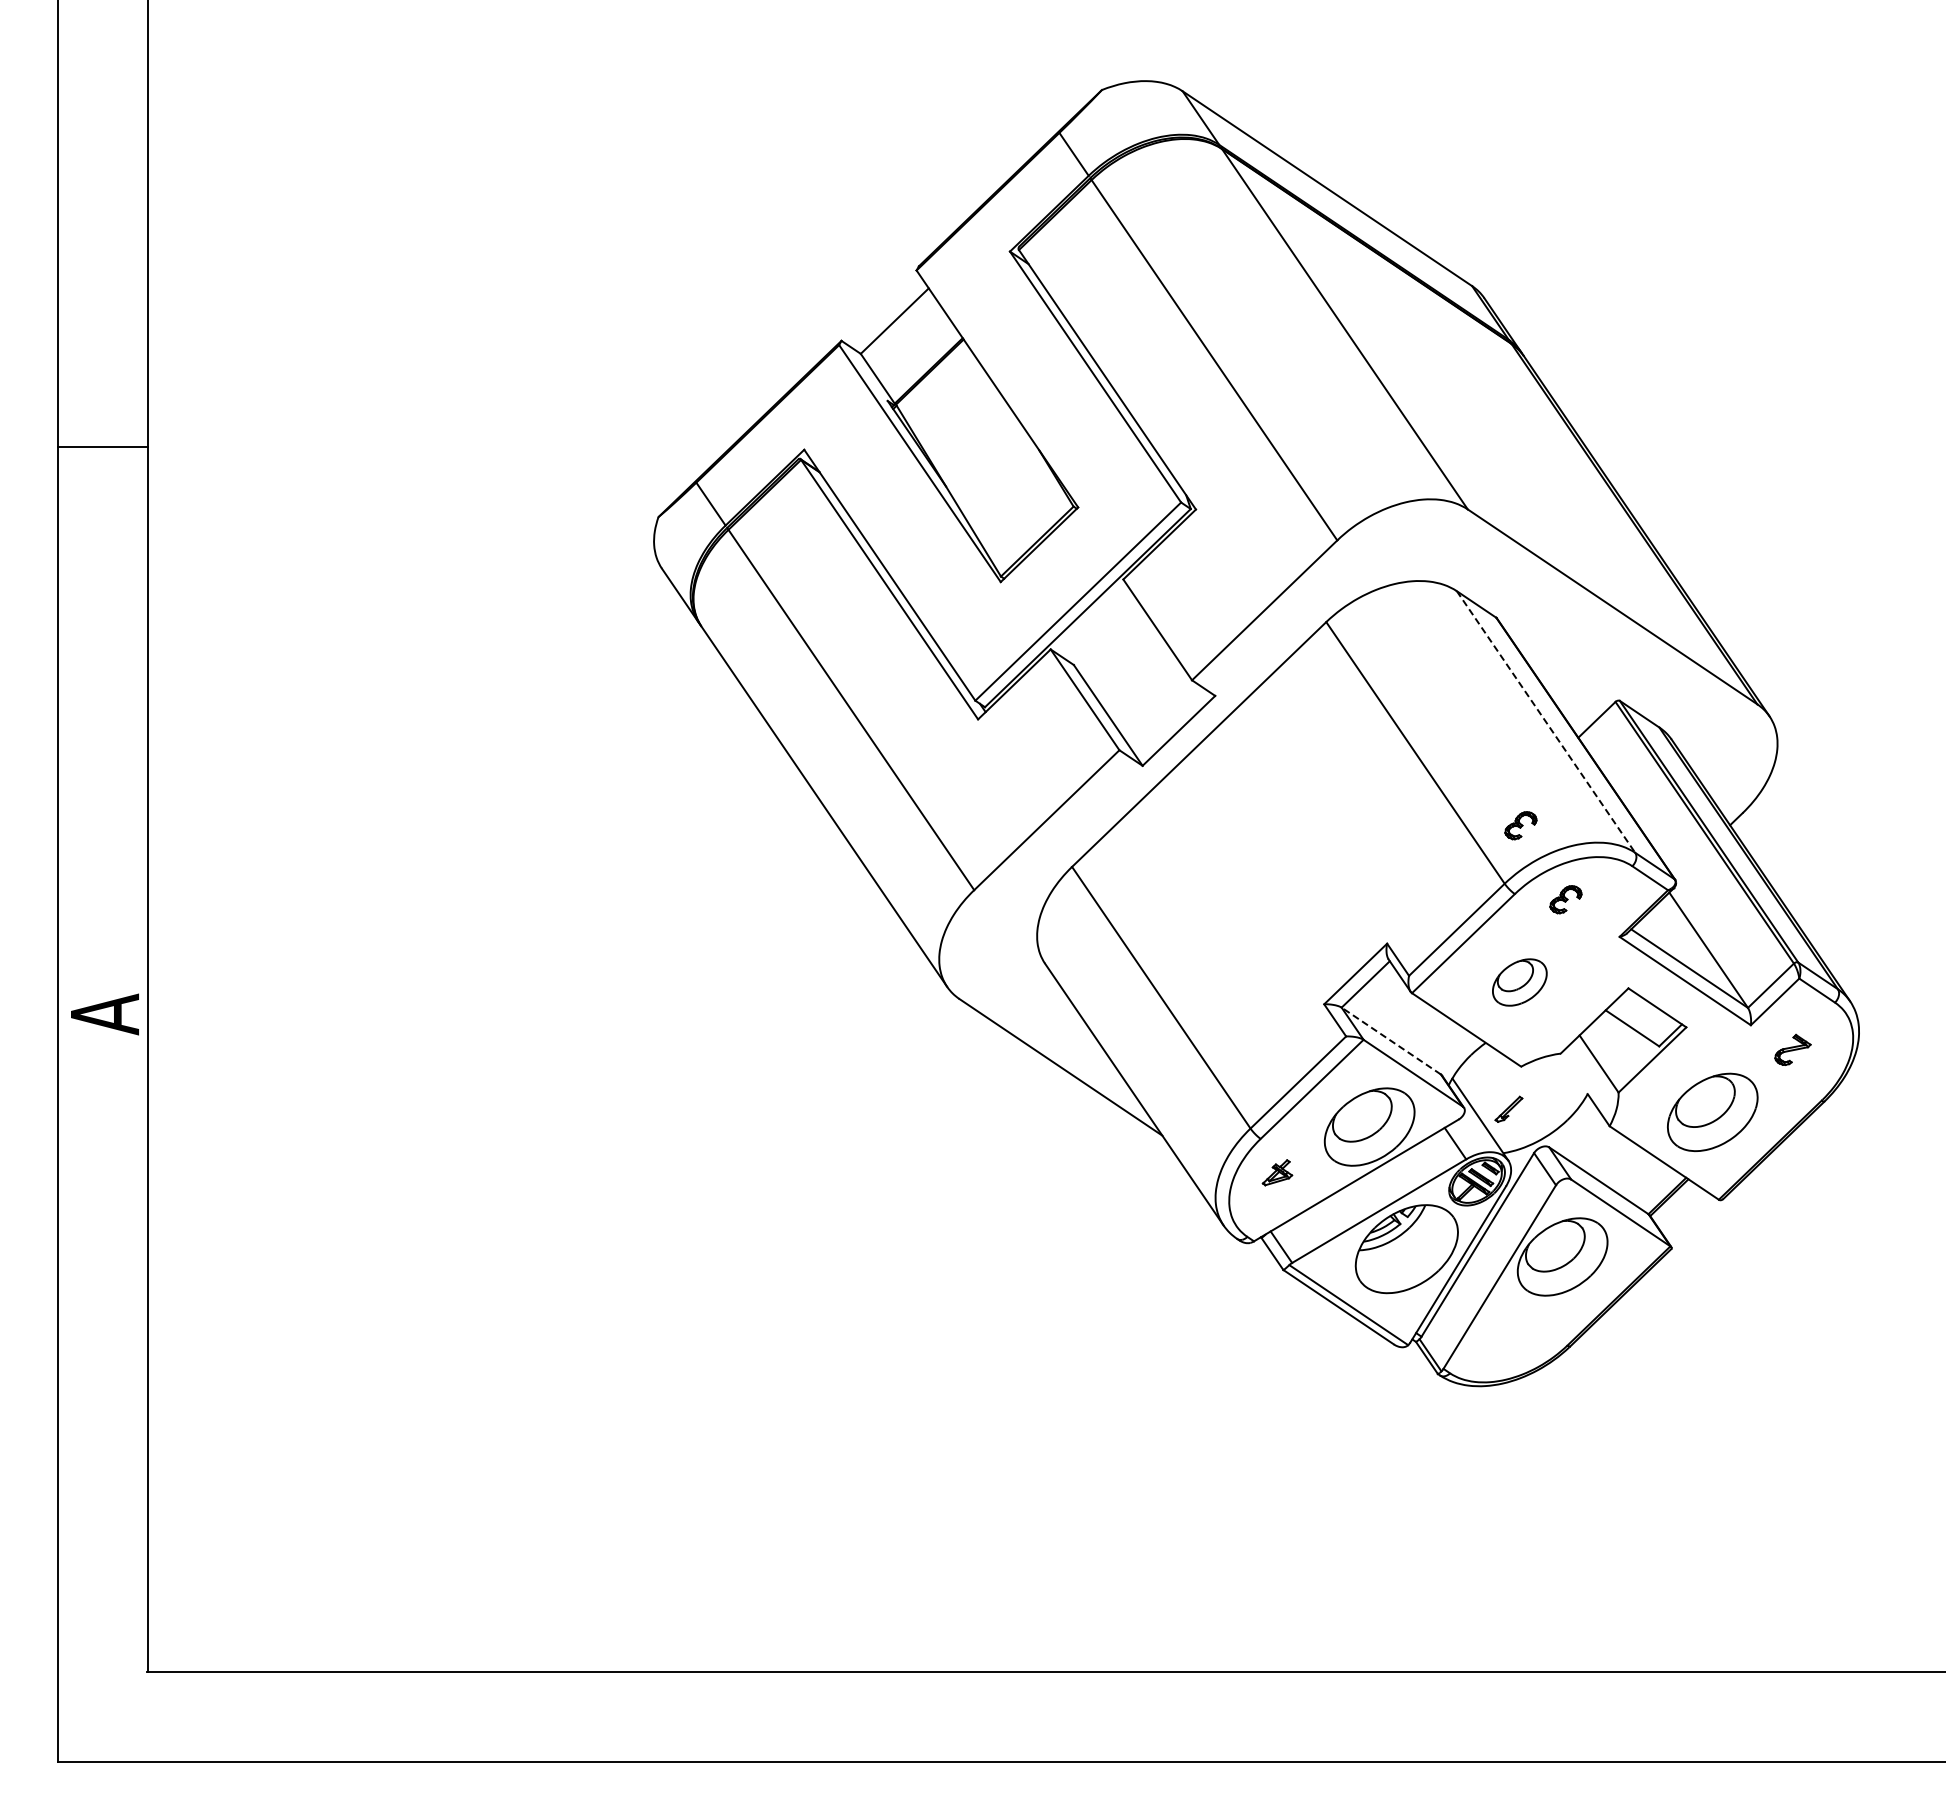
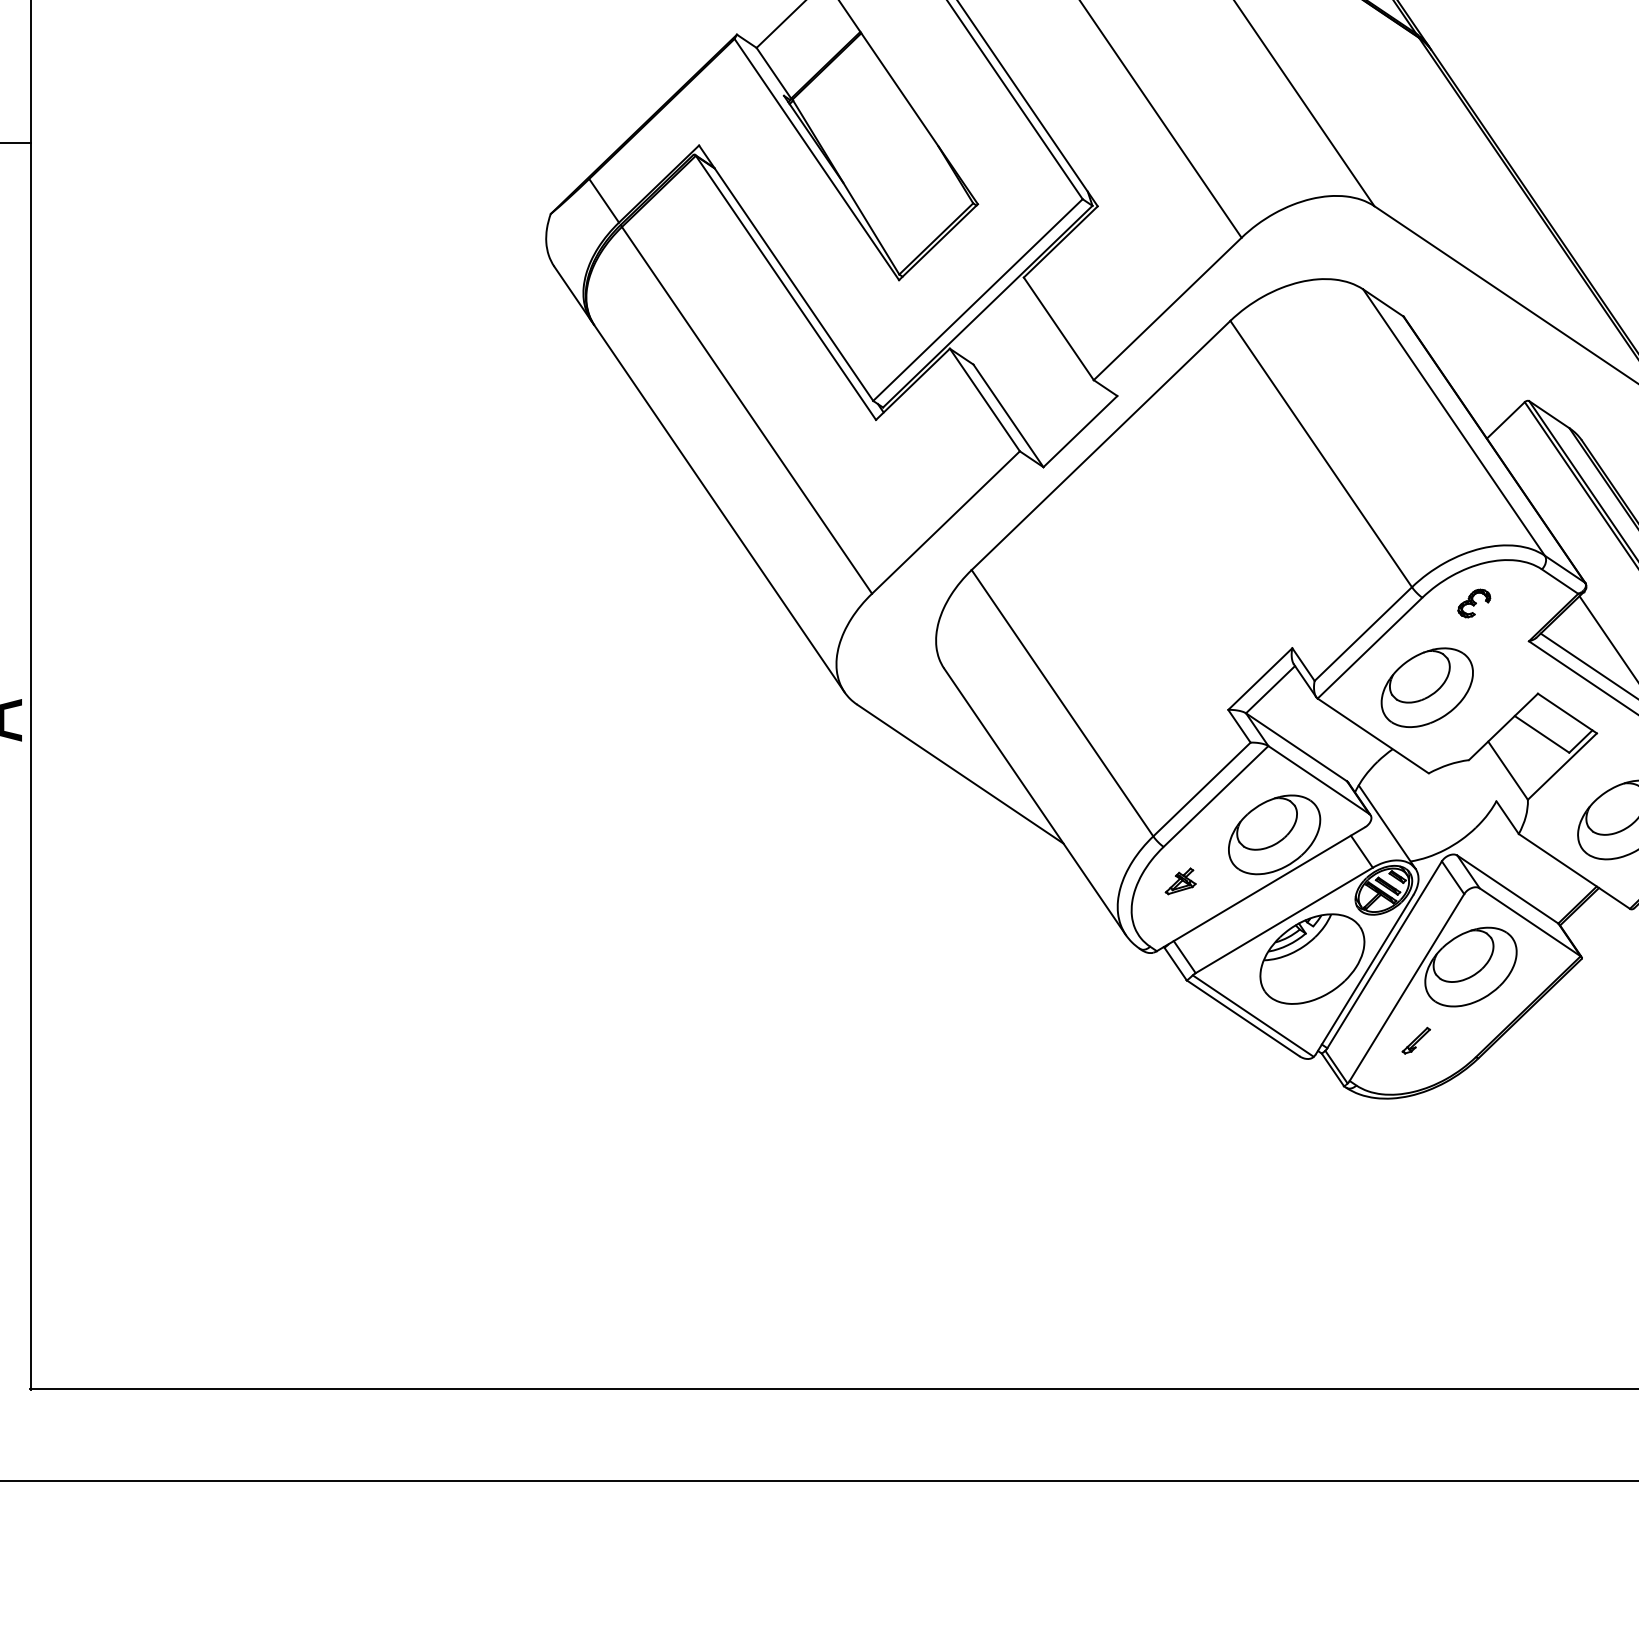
line: (1546, 722) -> (1454, 423), dashed -> solid
part: (1520, 825) -> (1428, 527), removed
part: (1519, 982) -> (1427, 687), size x1.67
line: (1391, 1041) -> (1296, 747), dashed -> solid
part: (1508, 1108) -> (1415, 1039), moved

